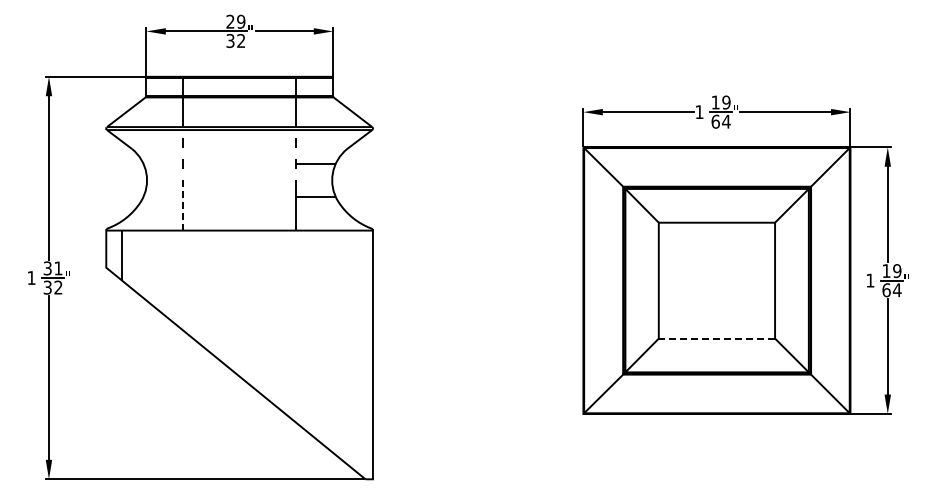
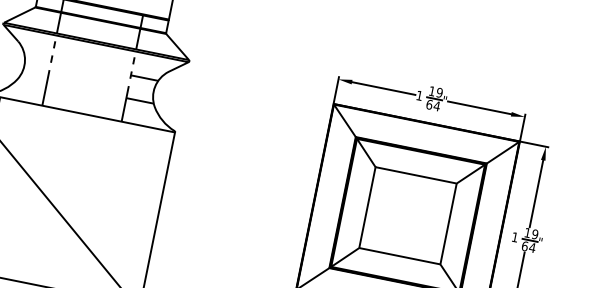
line: (182, 205) -> (45, 88), dashed -> solid
line: (716, 338) -> (399, 256), dashed -> solid

